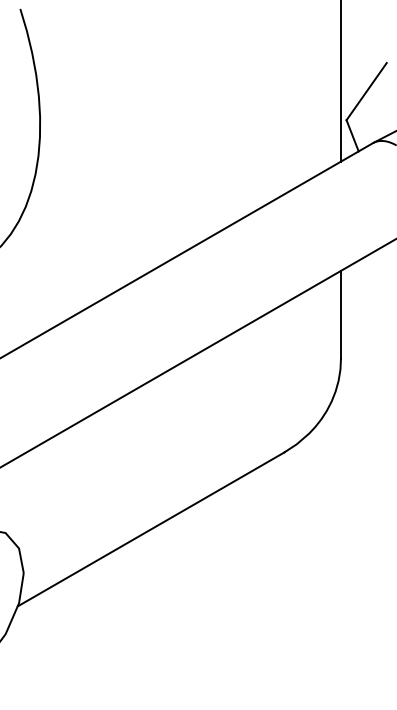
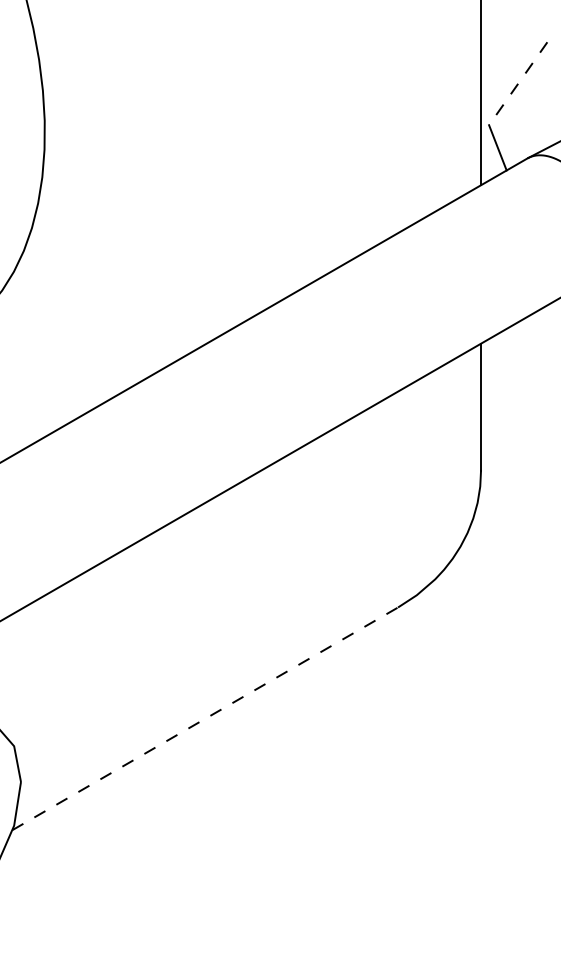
line: (366, 91) -> (517, 83), solid -> dashed
line: (151, 529) -> (206, 718), solid -> dashed

